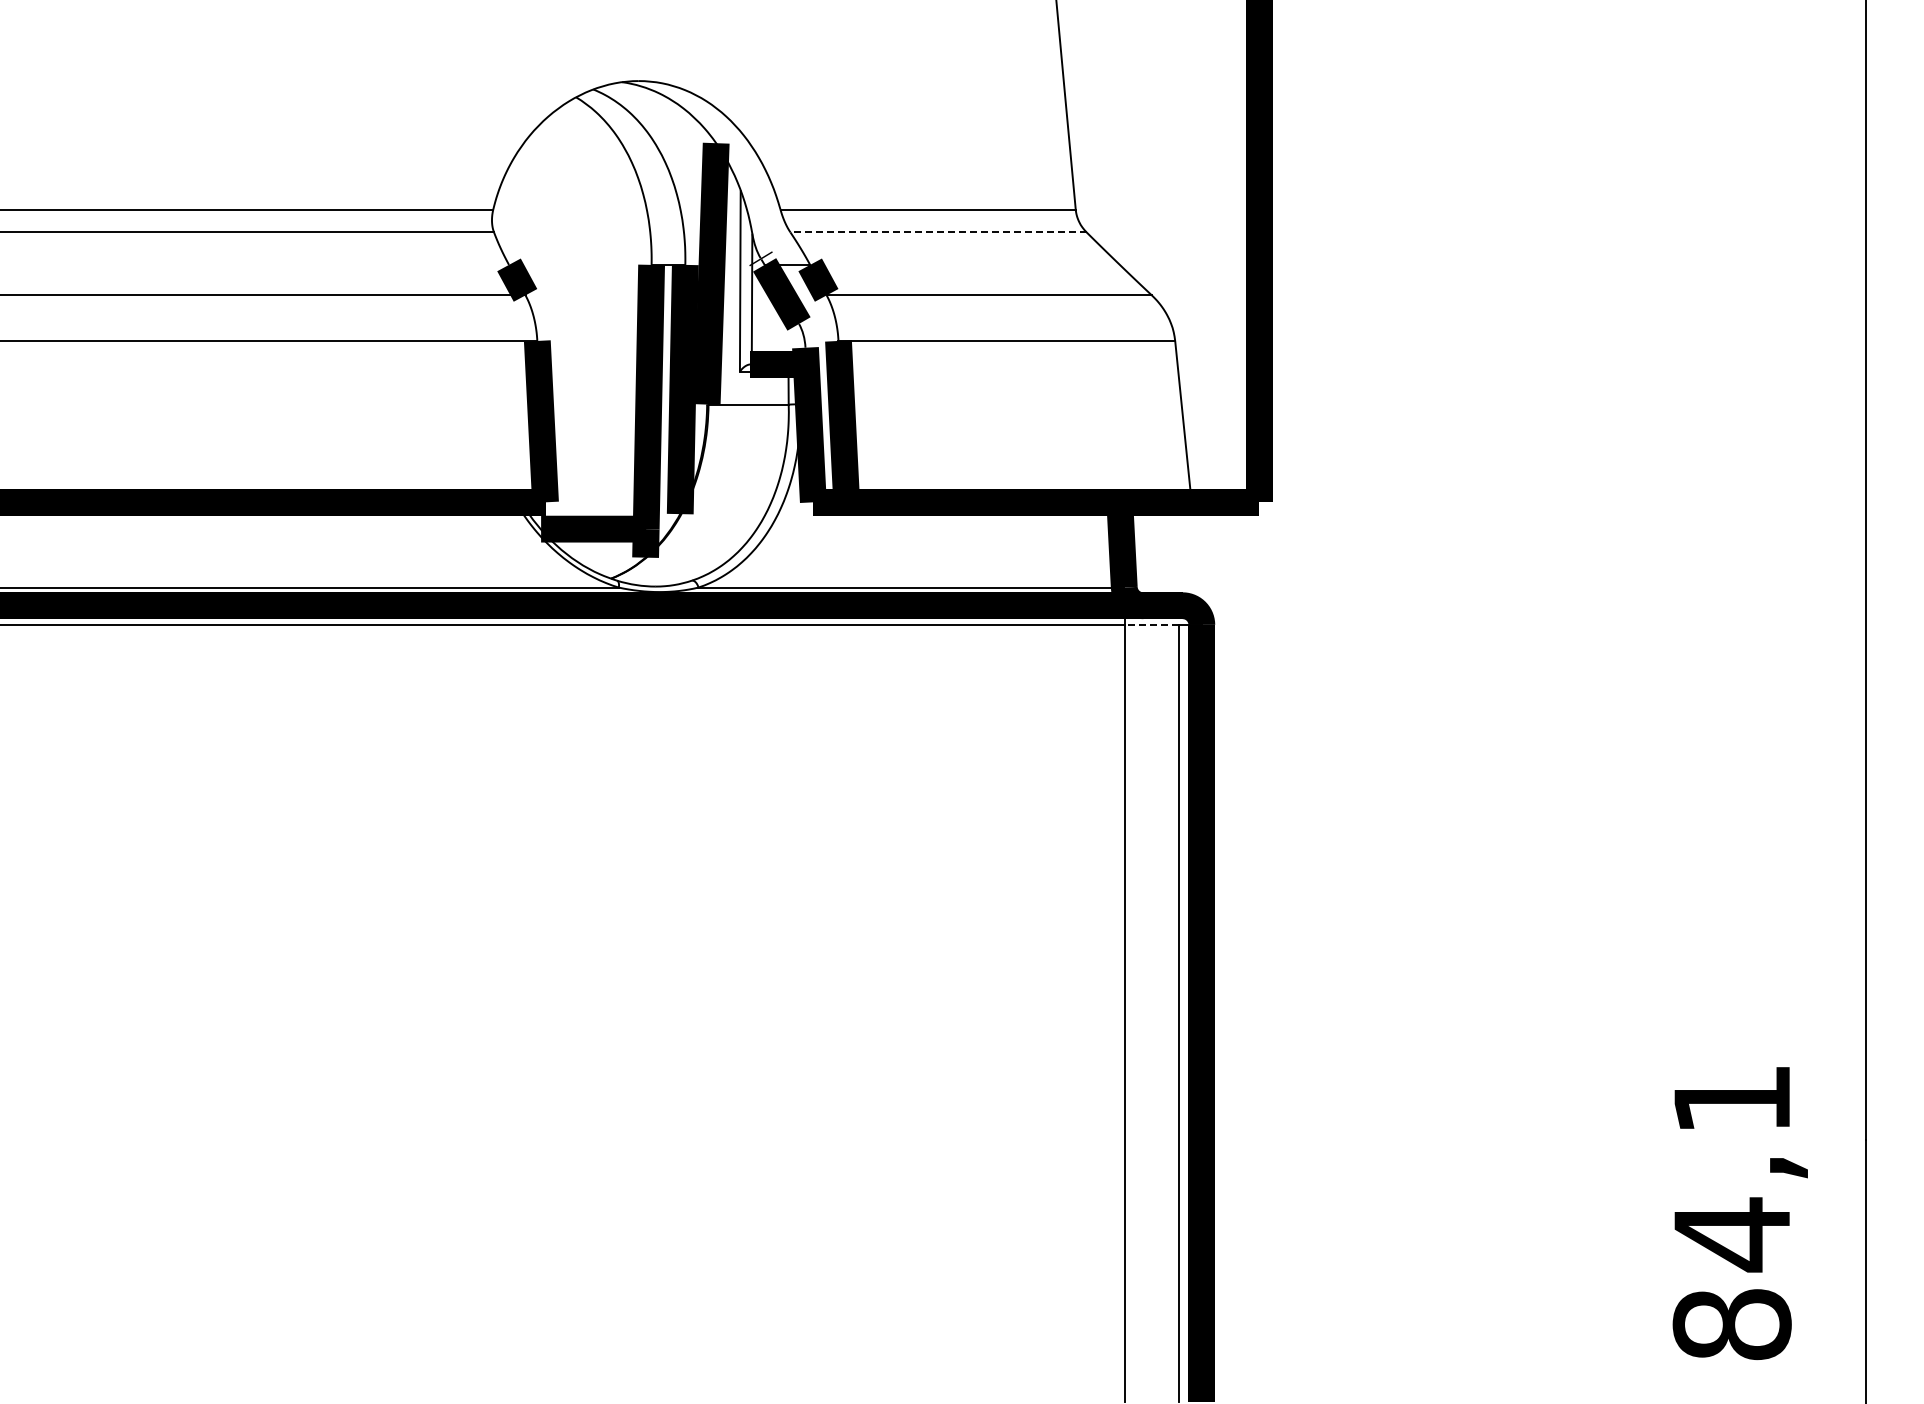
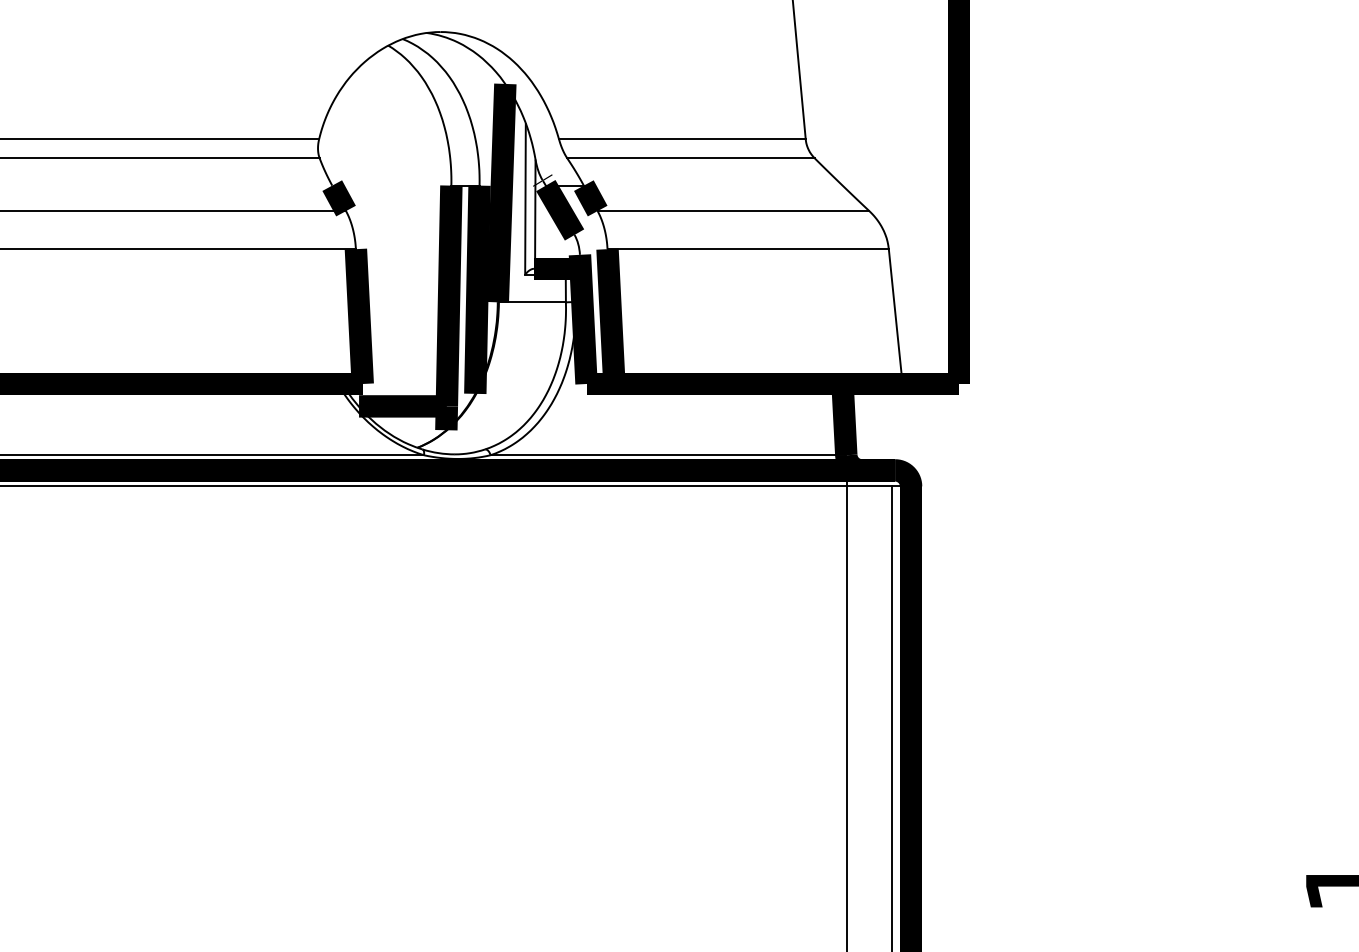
line: (938, 232) -> (691, 158), dashed -> solid
line: (1151, 624) -> (869, 486), dashed -> solid

